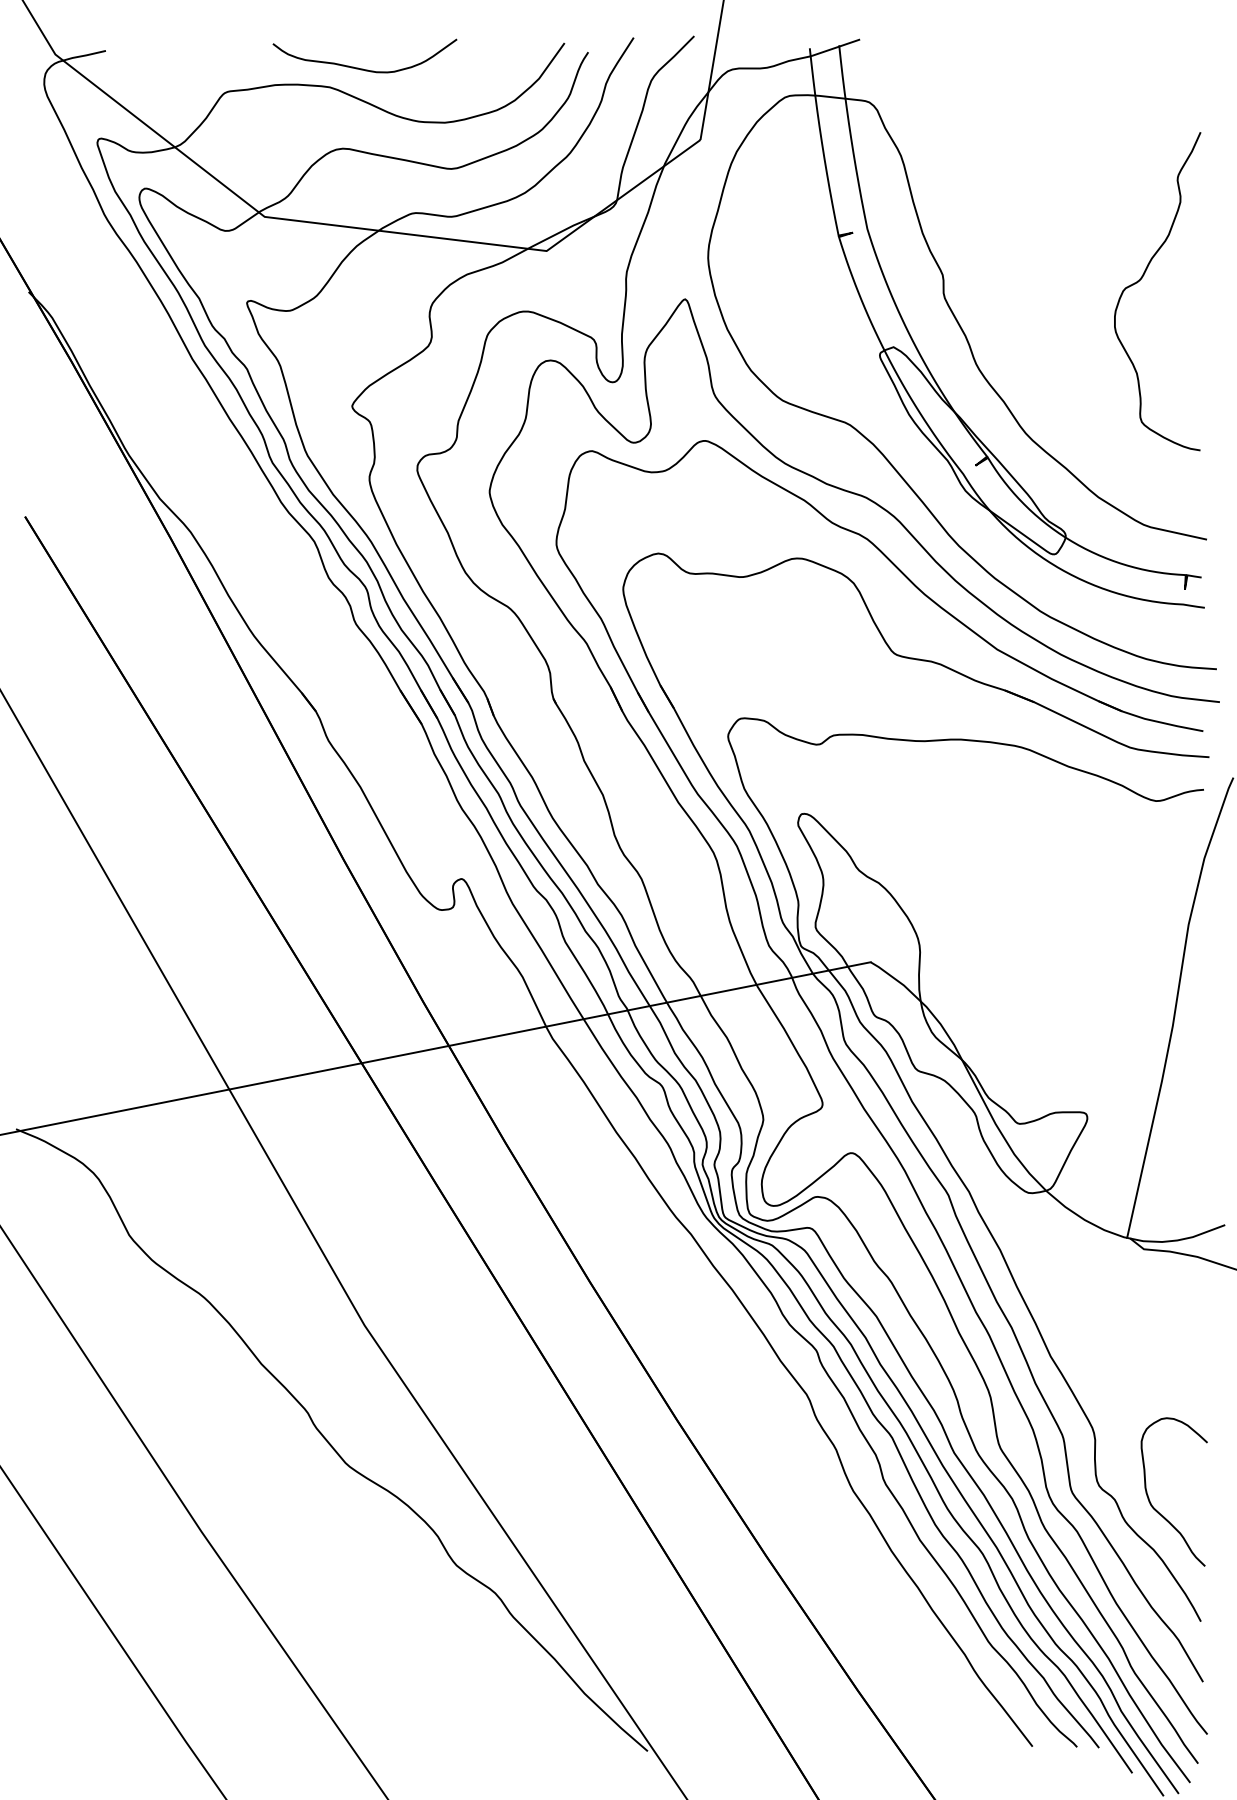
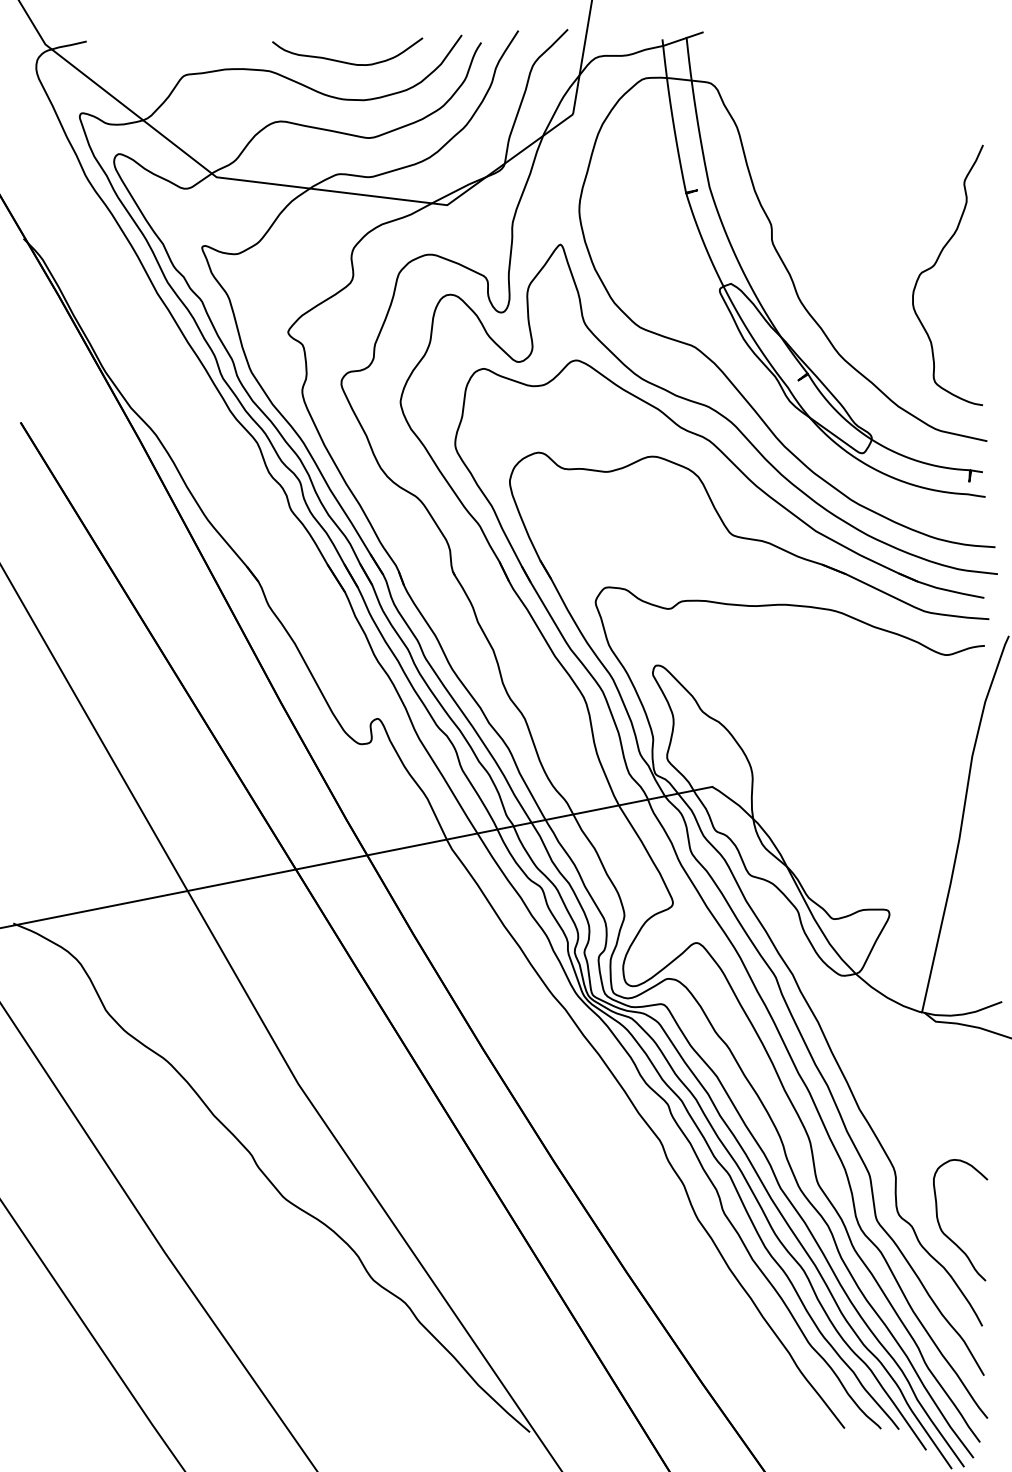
curve: (362, 68) -> (345, 61), moved
curve: (1142, 279) -> (935, 265), moved

